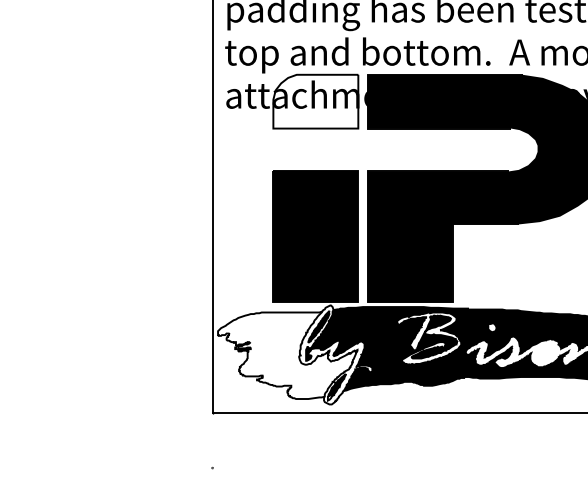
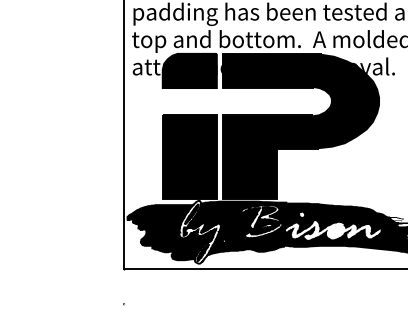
fill: (315, 100) -> (189, 70), added
fill: (287, 355) -> (171, 232), added

